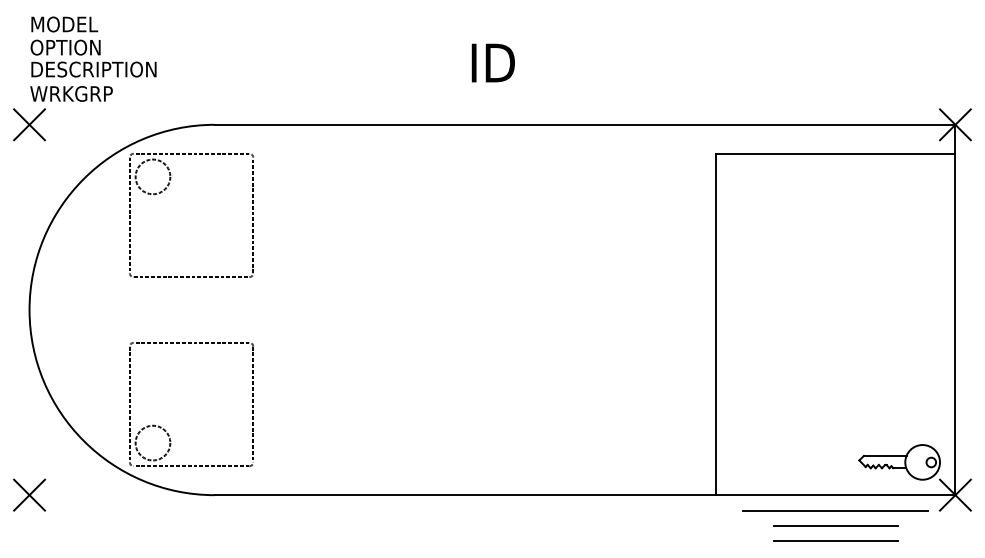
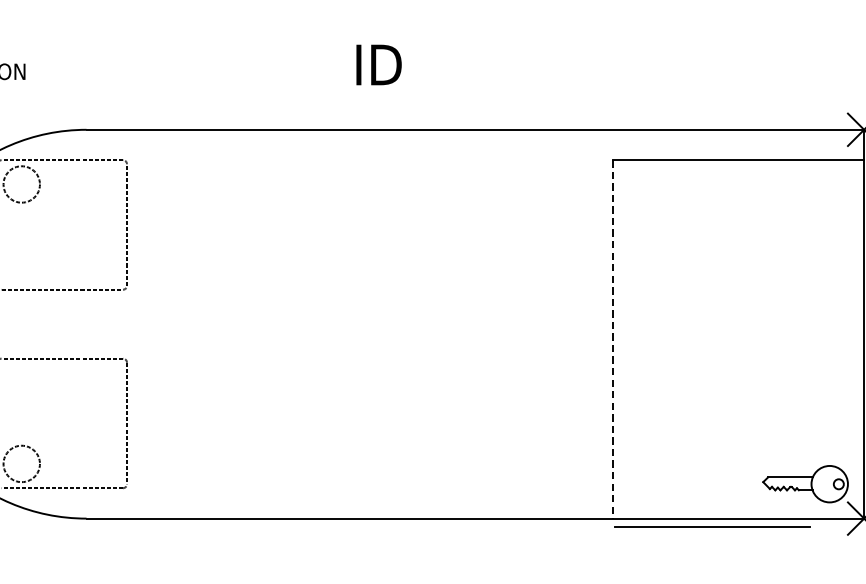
line: (716, 324) -> (613, 339), solid -> dashed
line: (835, 510) -> (711, 527), moved
line: (835, 526) -> (738, 551), removed
line: (835, 541) -> (738, 567), removed

